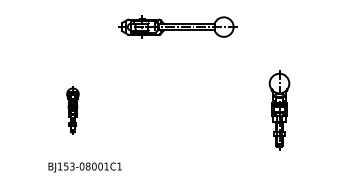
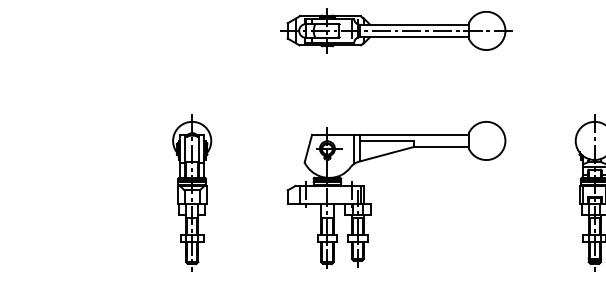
part: (72, 110) -> (191, 193), size x1.67
part: (165, 115) -> (372, 203), added

